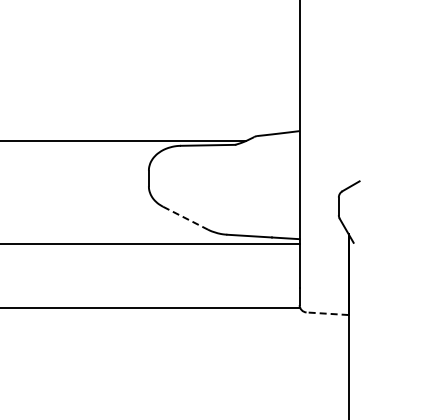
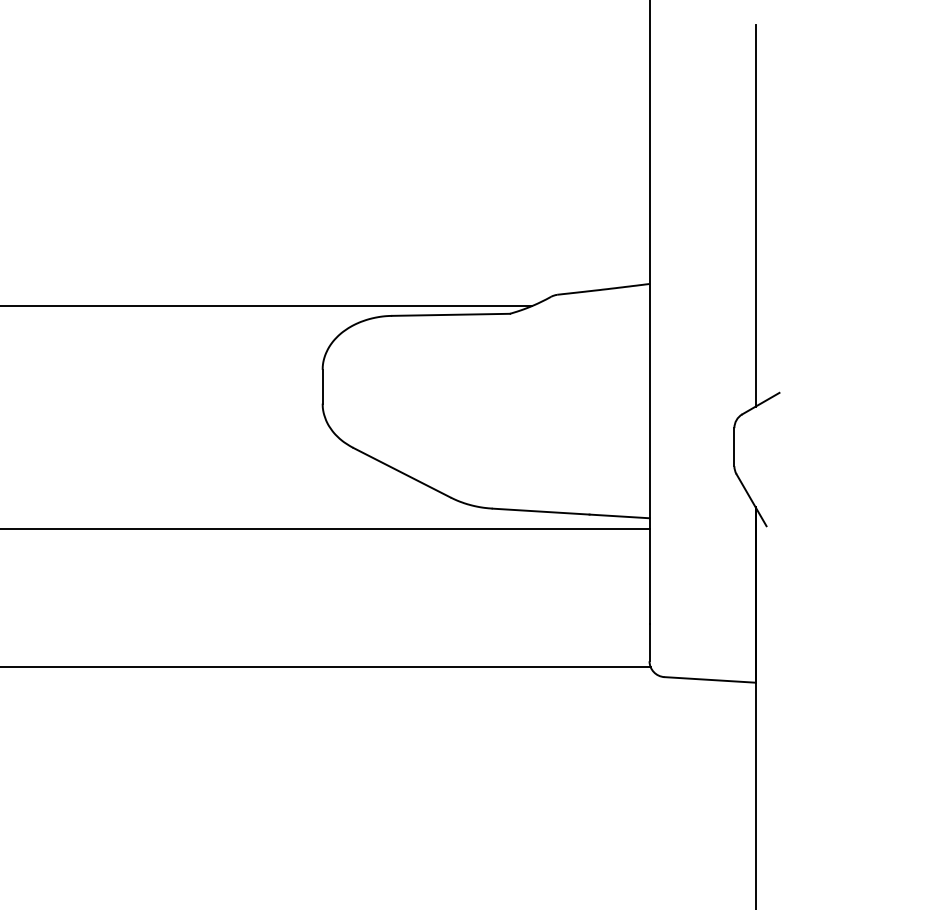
line: (348, 99) -> (755, 215), added
line: (186, 218) -> (404, 473), dashed -> solid
line: (327, 313) -> (709, 679), dashed -> solid

